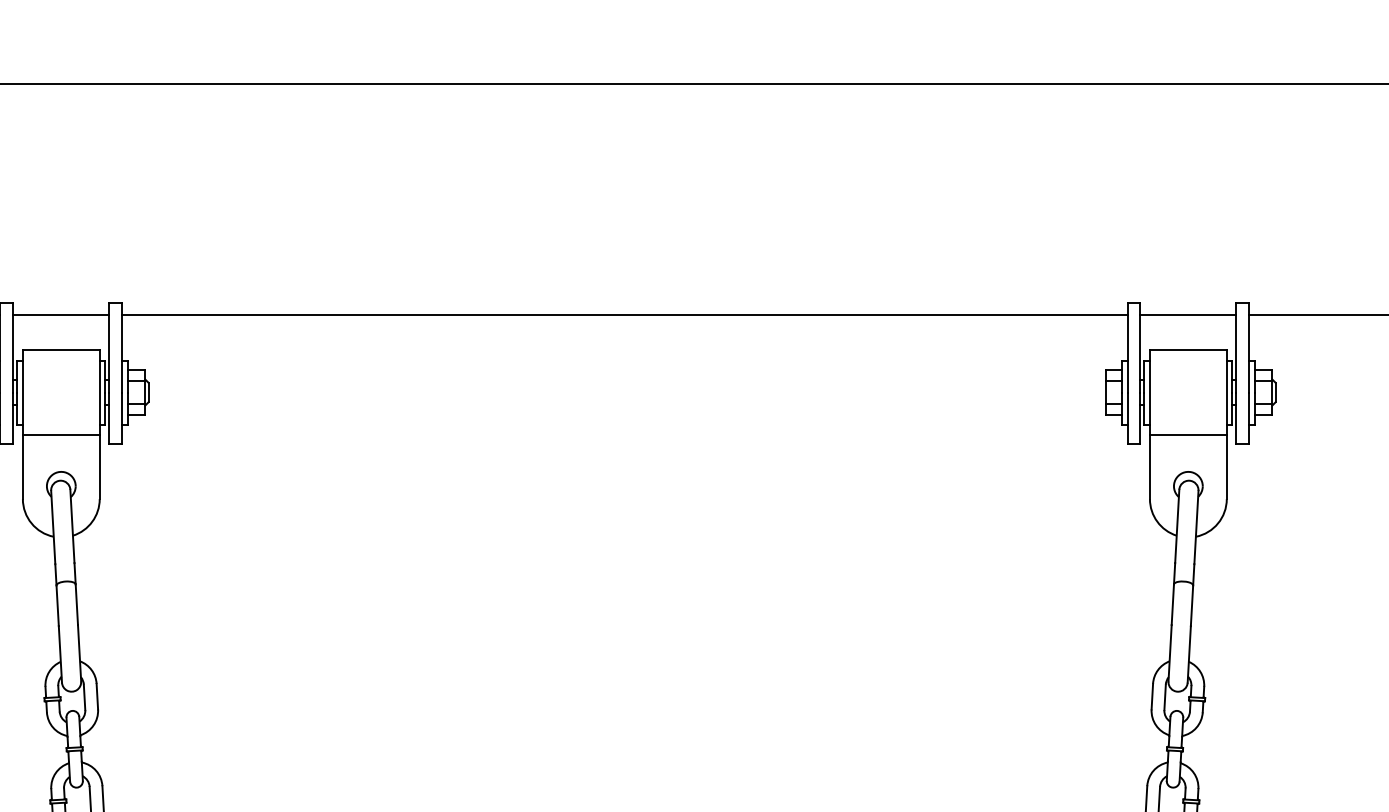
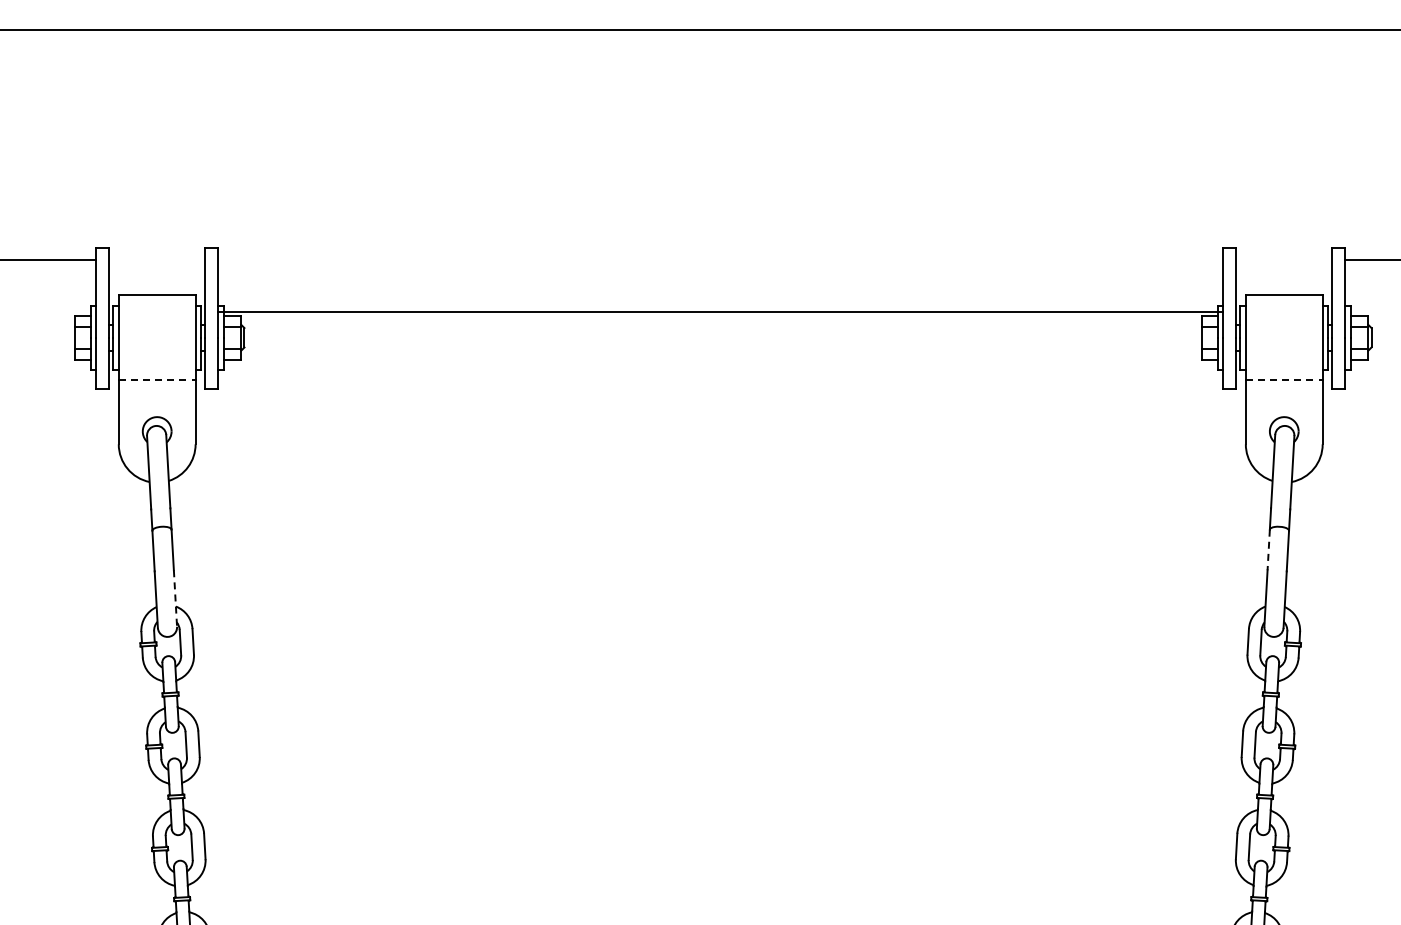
line: (61, 315) -> (157, 260), removed
line: (624, 315) -> (720, 312), moved
line: (1188, 315) -> (1284, 260), removed
line: (61, 434) -> (157, 379), solid -> dashed
line: (1188, 434) -> (1284, 379), solid -> dashed
line: (1172, 605) -> (1268, 550), solid -> dashed
line: (79, 654) -> (175, 599), solid -> dashed

